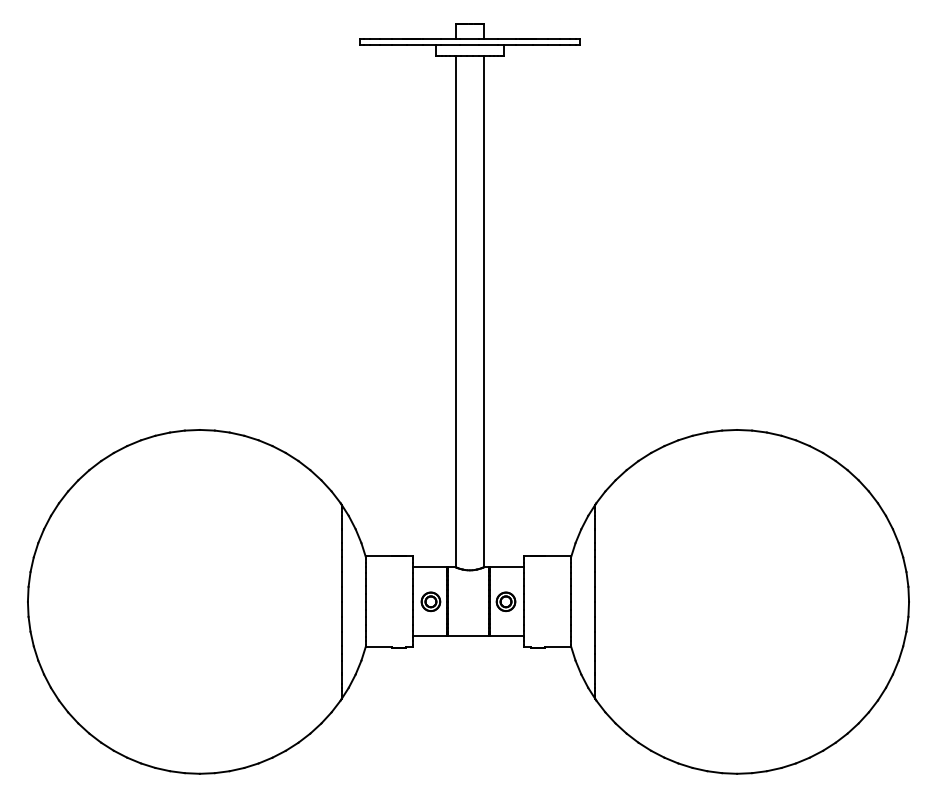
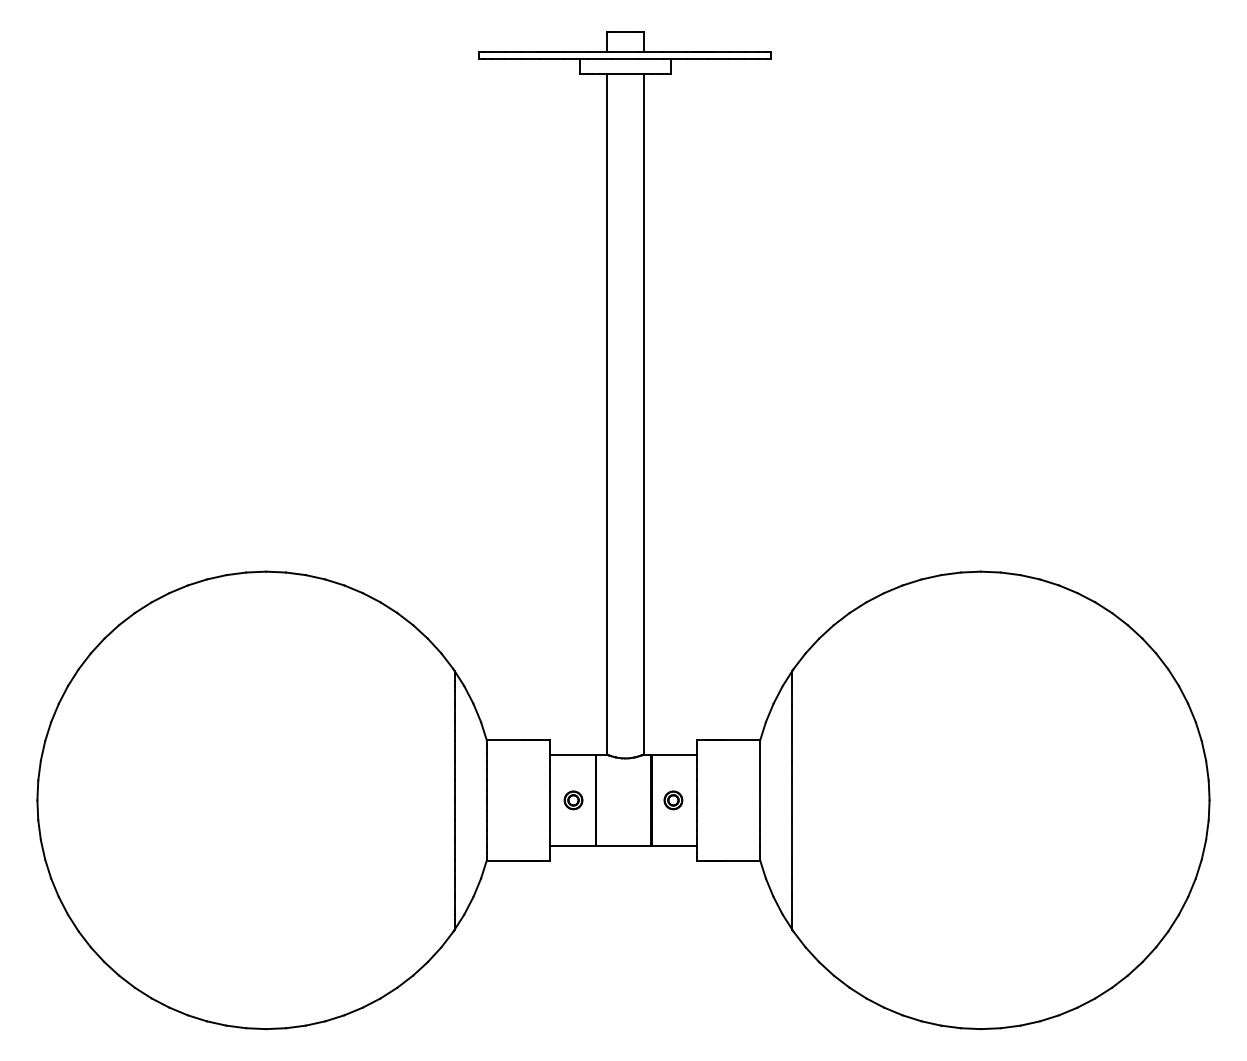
part: (430, 601) -> (573, 800), size x0.71
part: (506, 601) -> (673, 800), size x0.71

